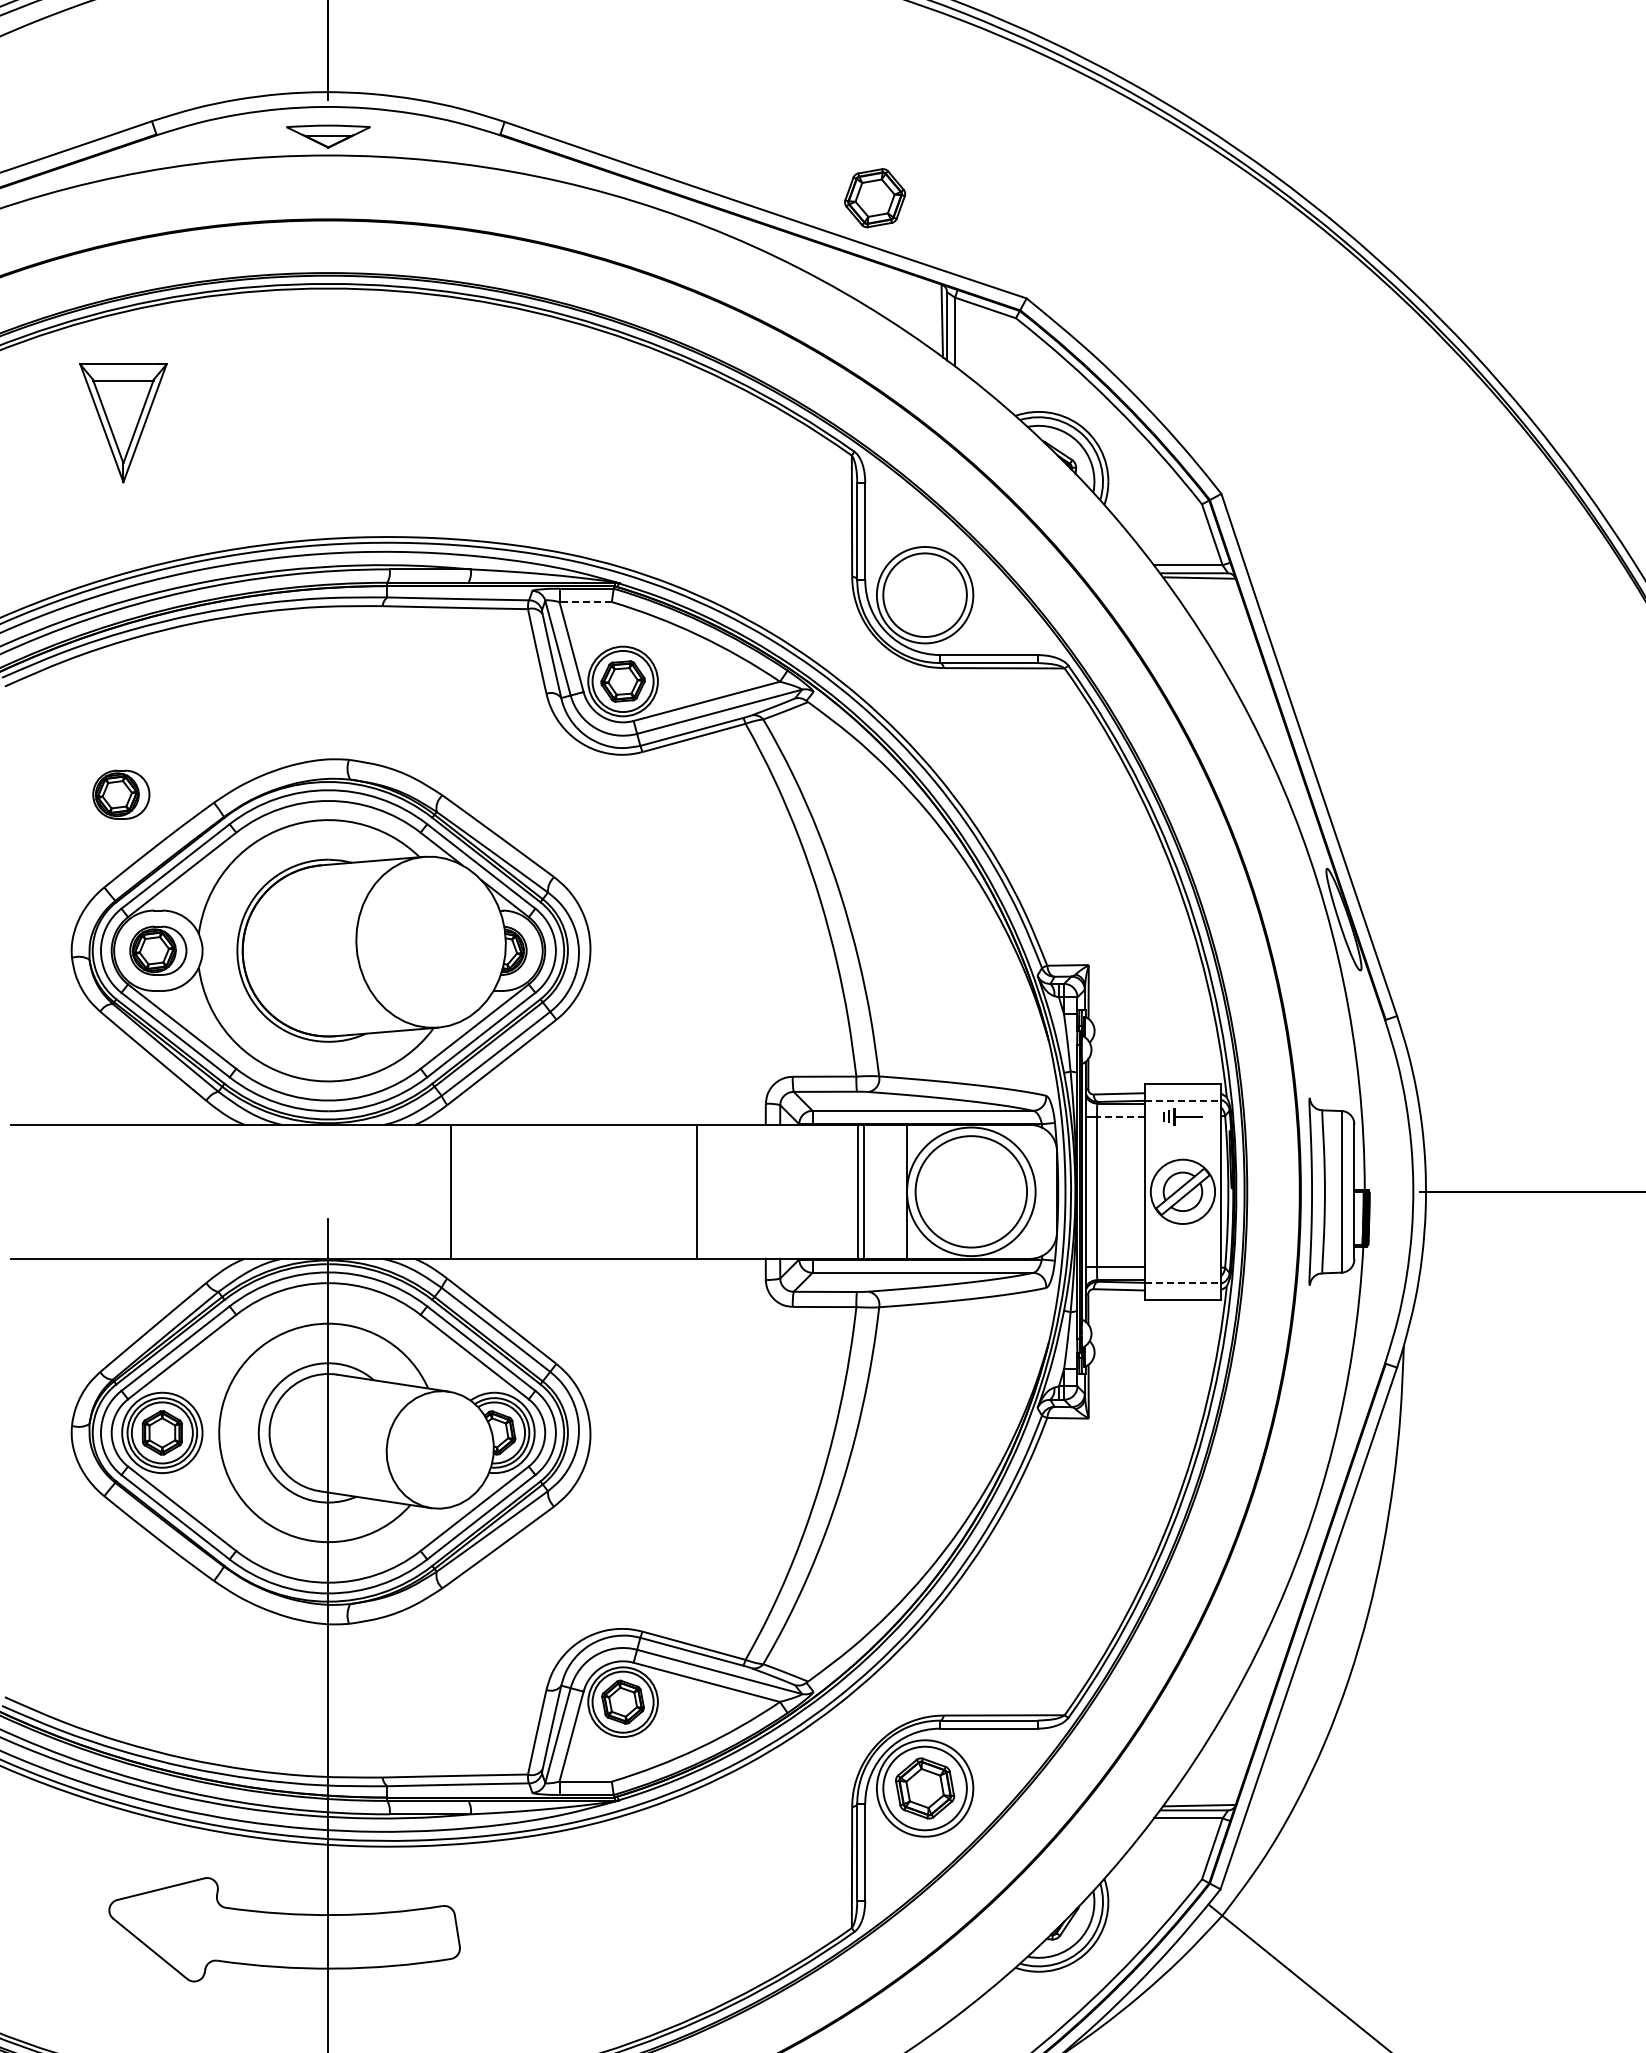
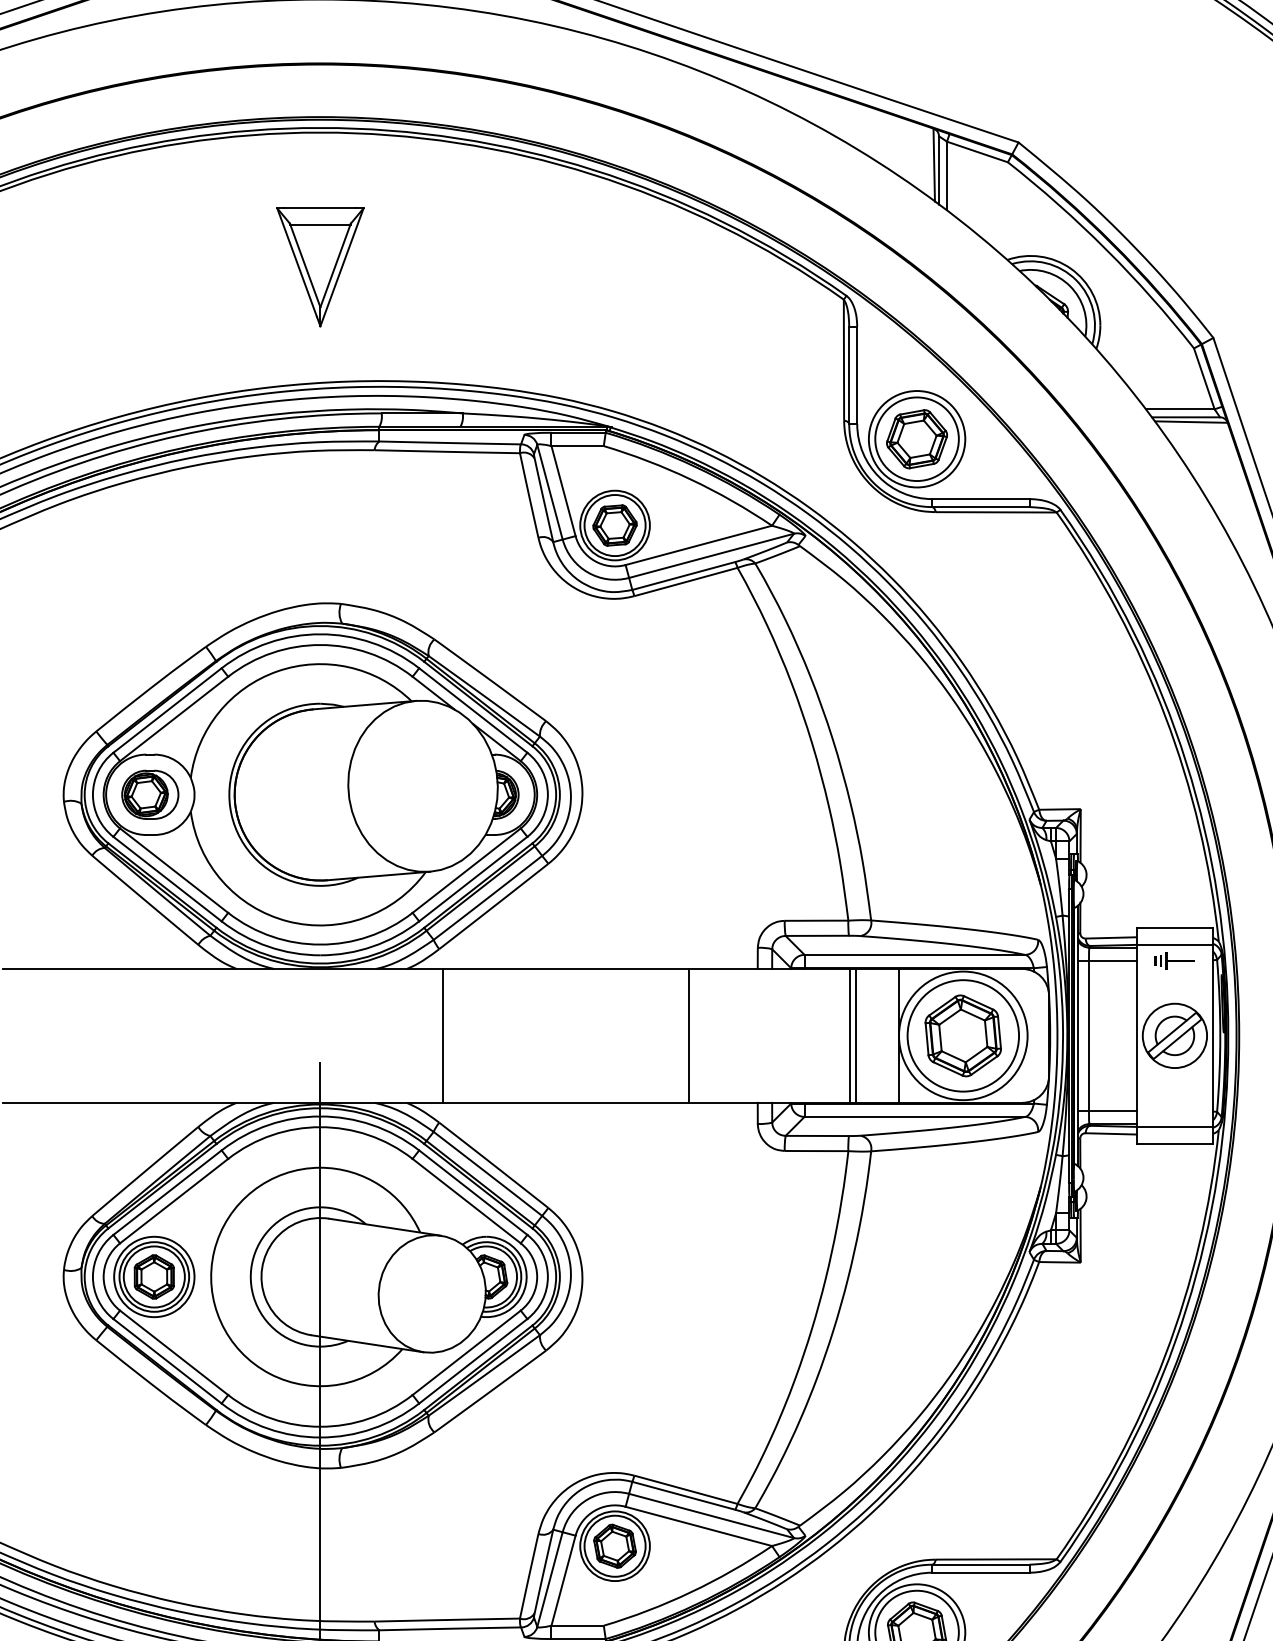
part: (875, 198) -> (917, 439), moved
part: (123, 423) -> (320, 267), moved
line: (585, 602) -> (577, 446), dashed -> solid
part: (121, 794) -> (113, 638), removed
line: (1183, 1100) -> (1175, 944), dashed -> solid
line: (1120, 1117) -> (1112, 961), dashed -> solid
part: (970, 1191) -> (962, 1035), added
line: (1183, 1282) -> (1175, 1126), dashed -> solid

